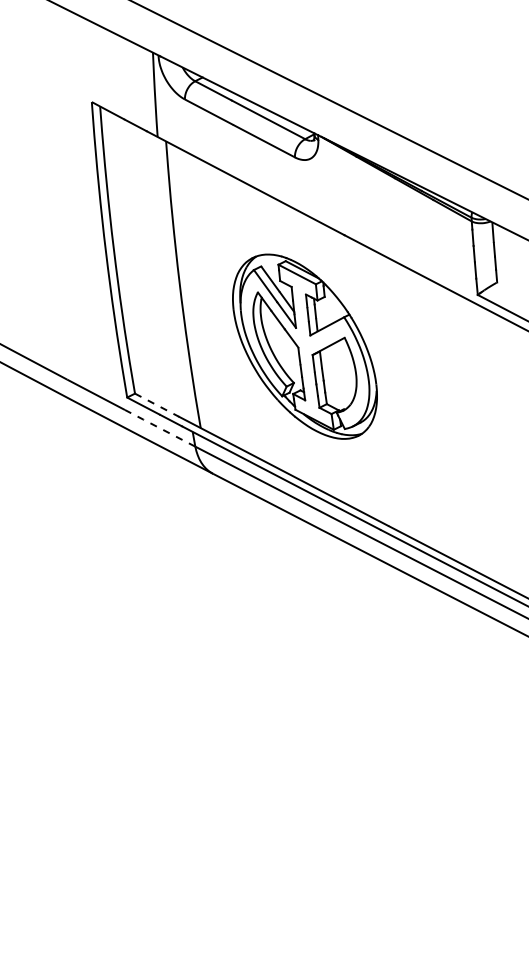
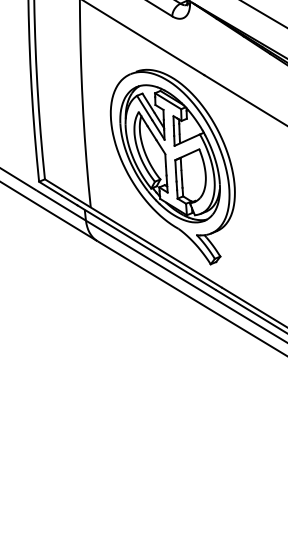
part: (308, 364) -> (171, 166), added
line: (156, 404) -> (59, 188), dashed -> solid
line: (159, 427) -> (60, 205), dashed -> solid

